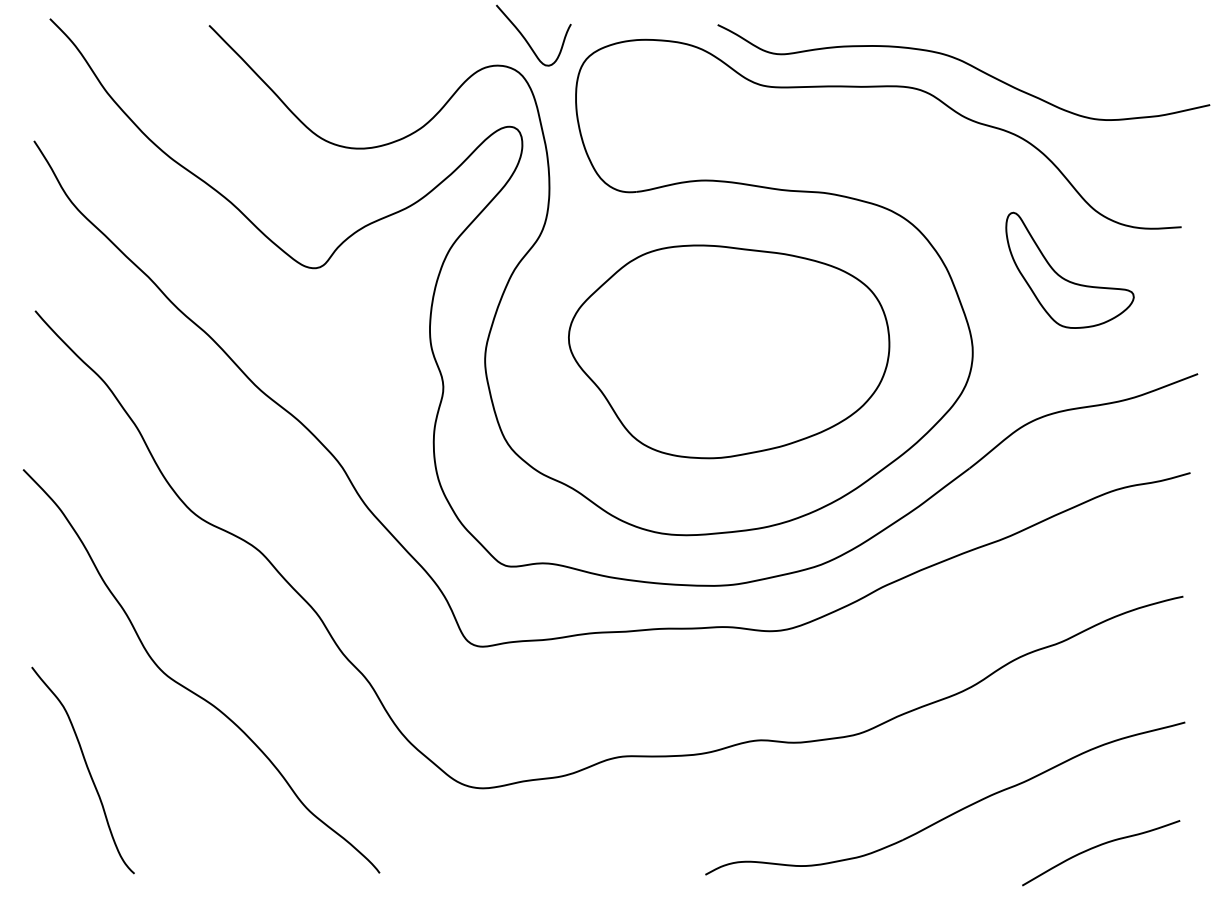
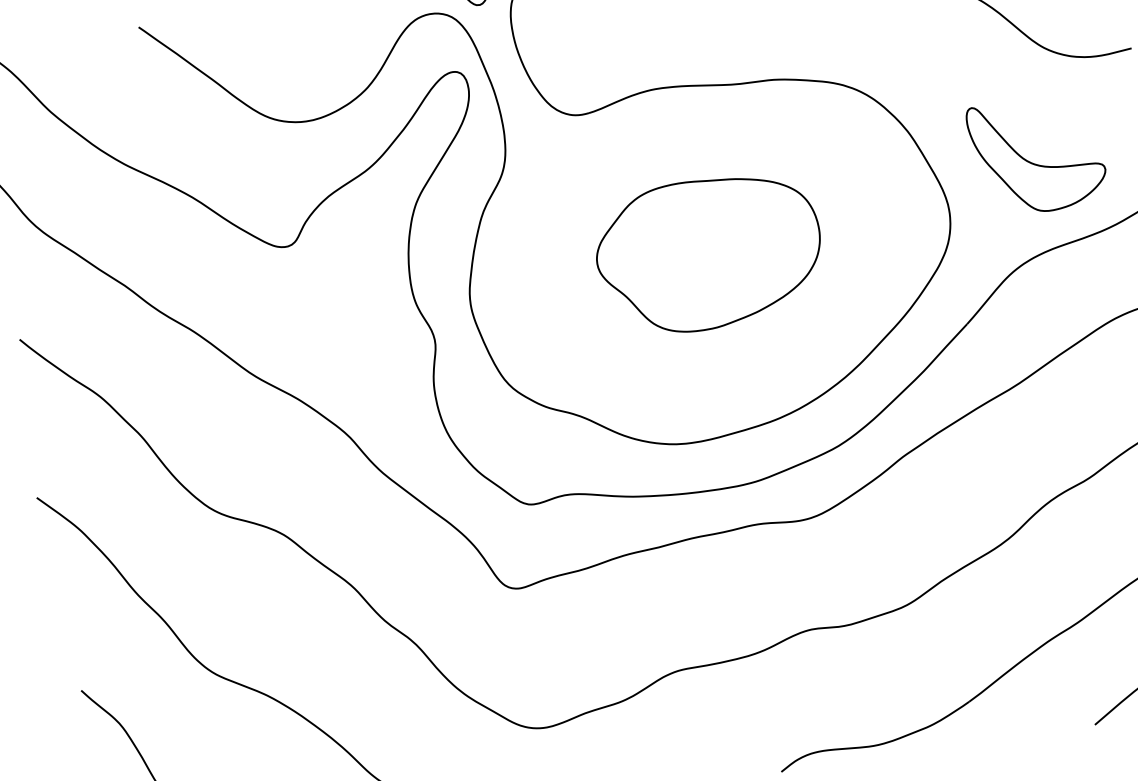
part: (1065, 278) -> (1034, 163), moved
part: (729, 351) -> (709, 253), size x0.7

